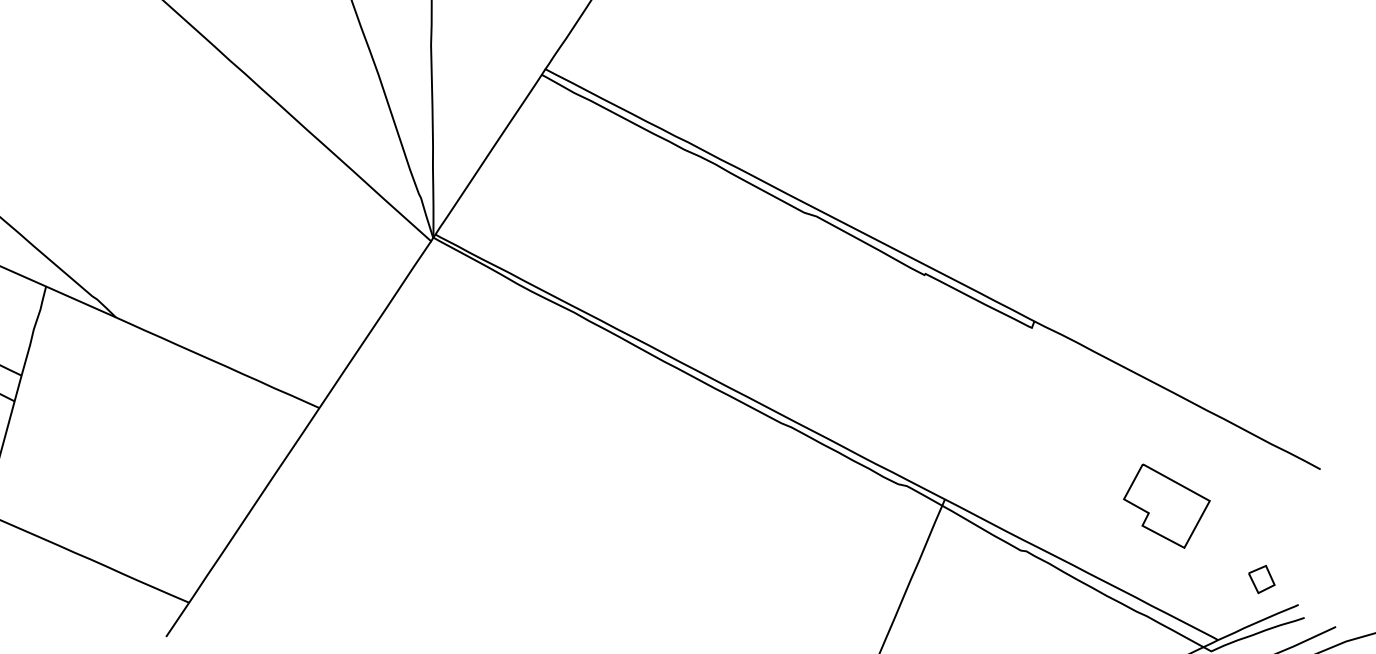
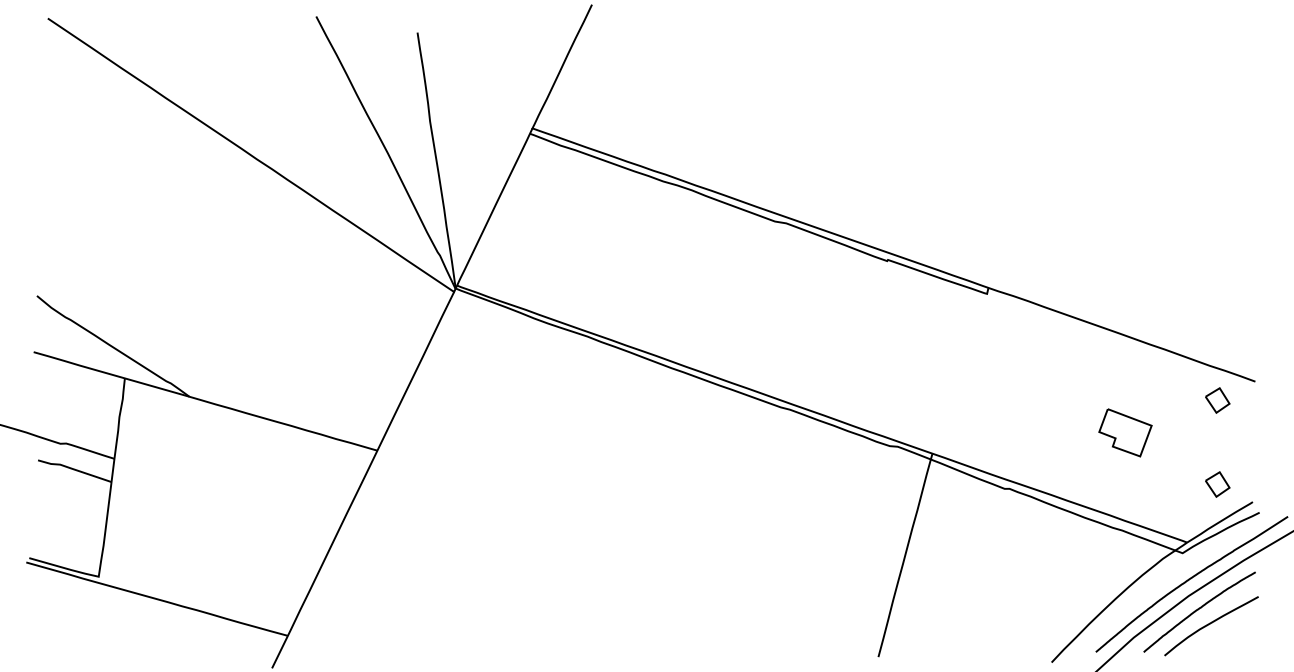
part: (1274, 484) -> (1217, 400), added
part: (1166, 506) -> (1125, 432), size x0.7

